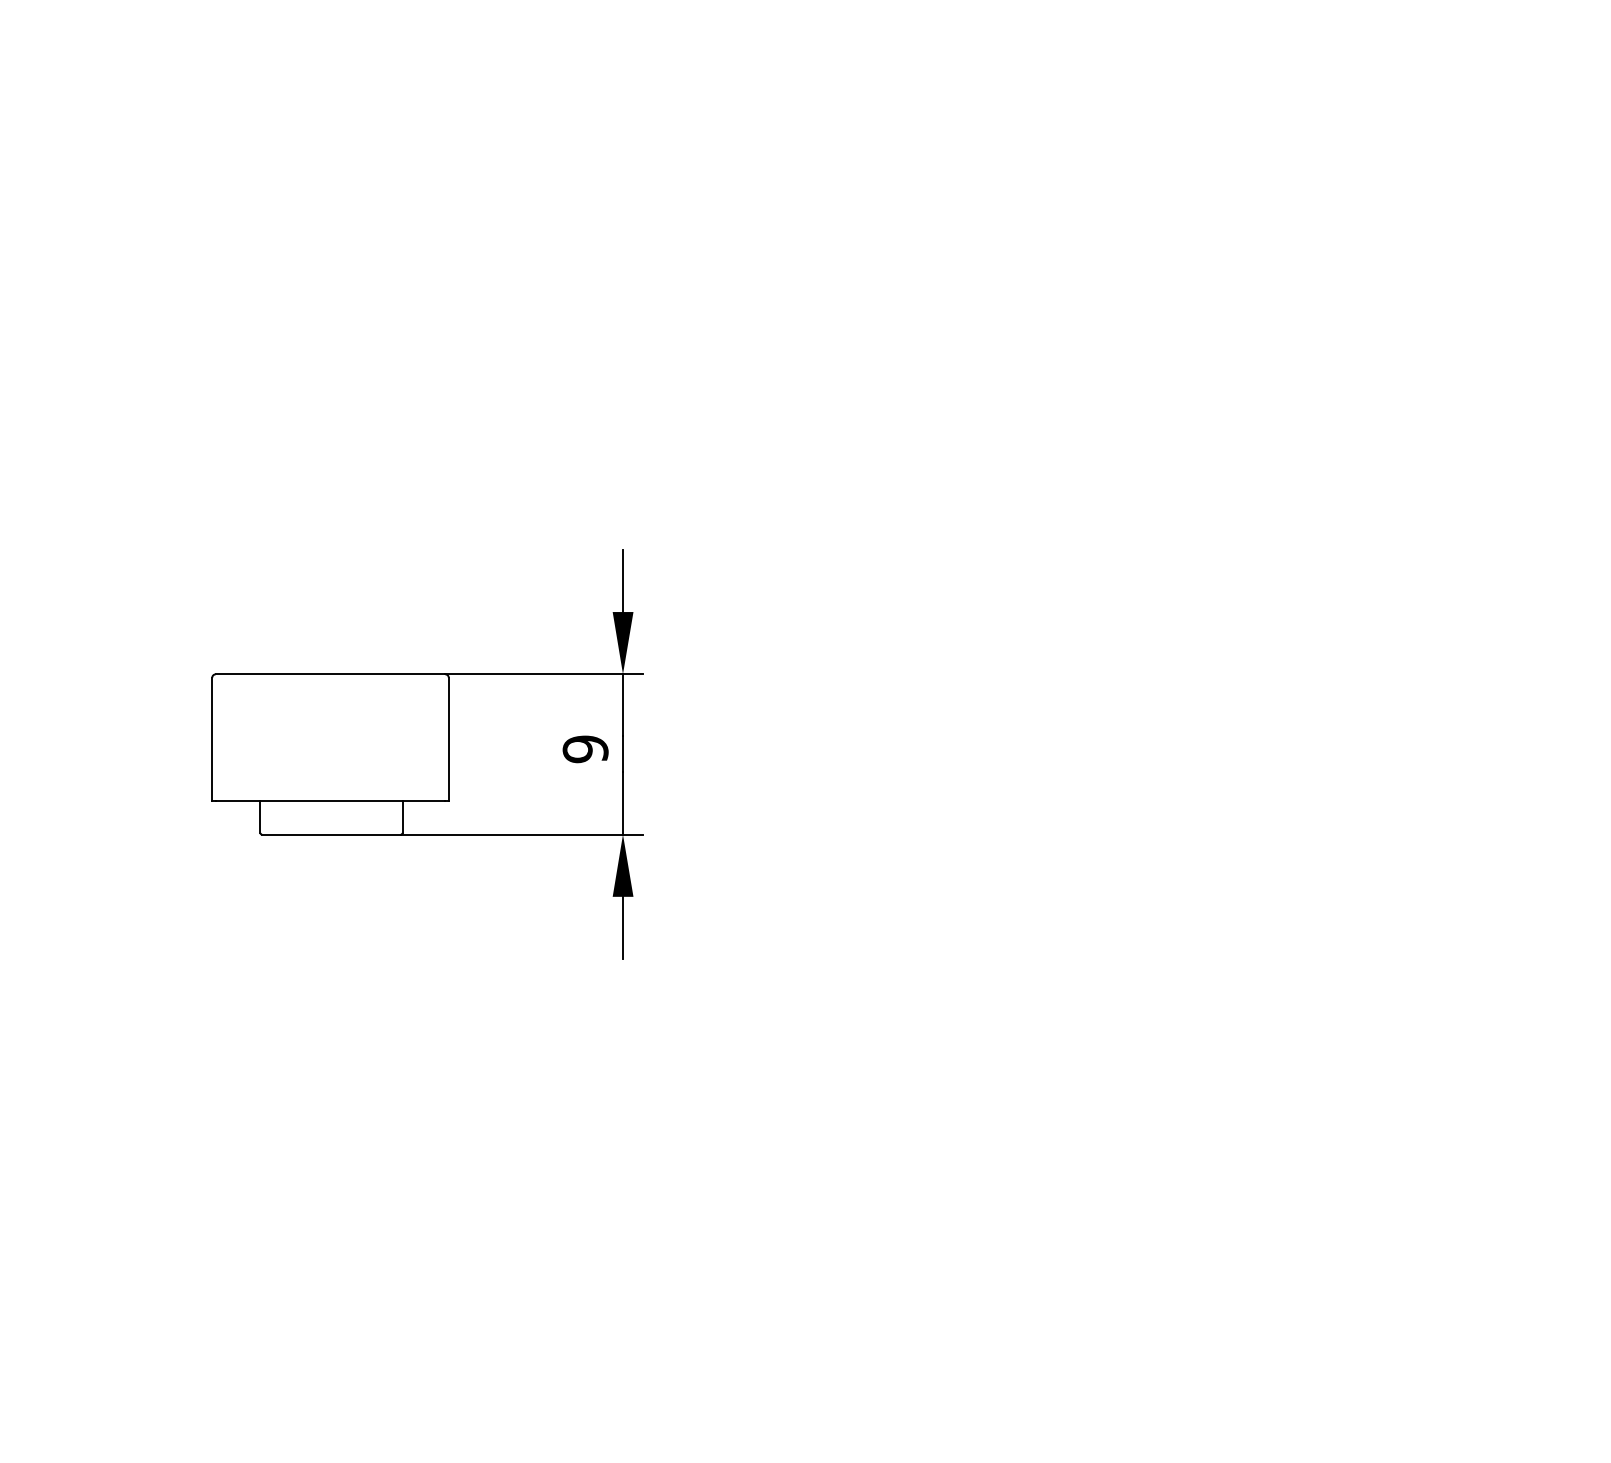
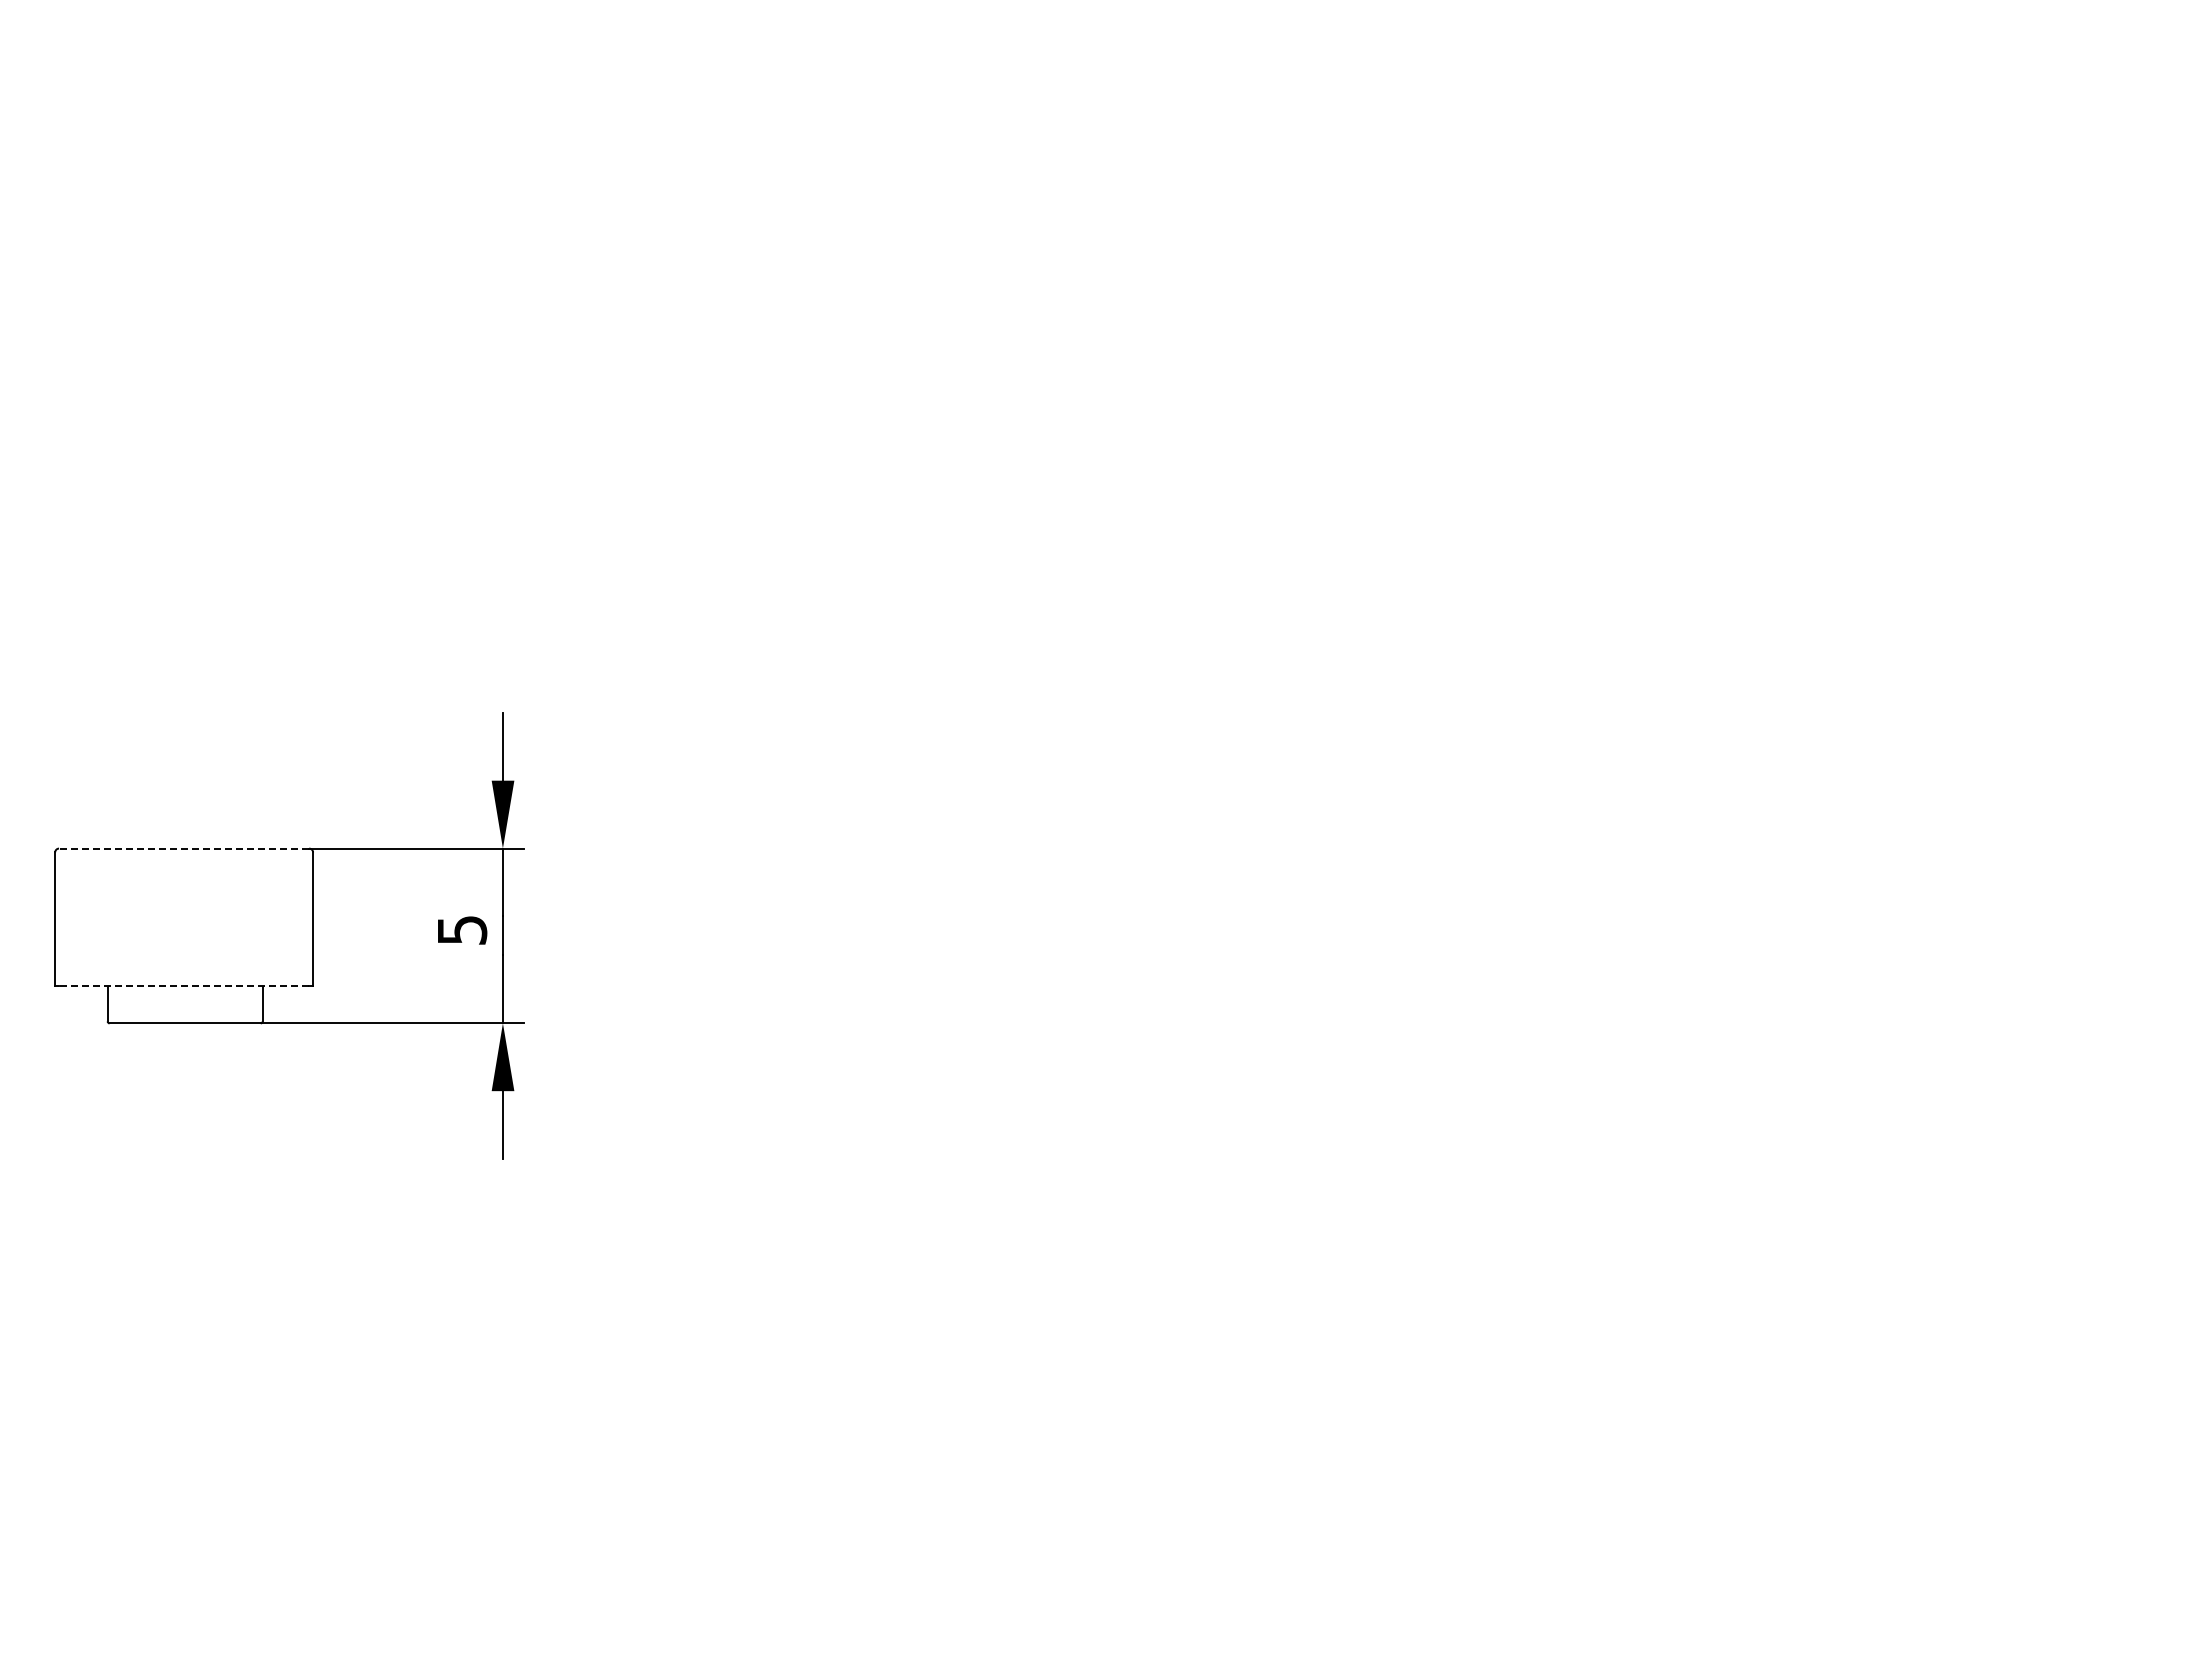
line: (329, 674) -> (183, 848), solid -> dashed
text: (585, 749) -> (462, 930), 9 -> 5
line: (329, 800) -> (183, 986), solid -> dashed

